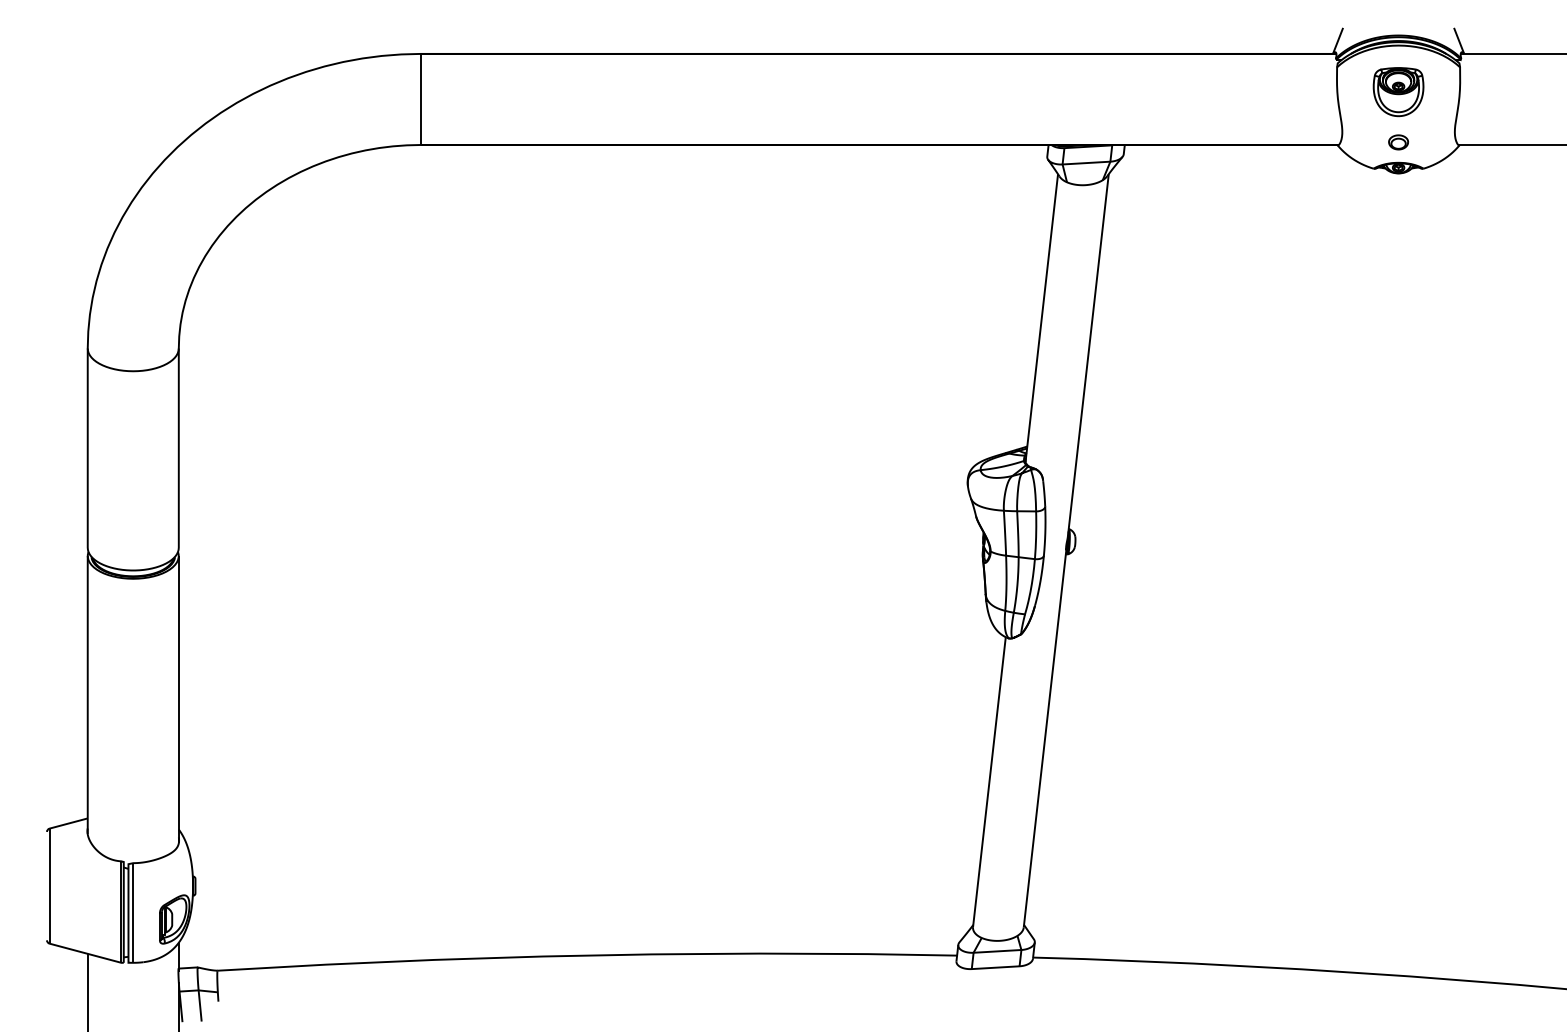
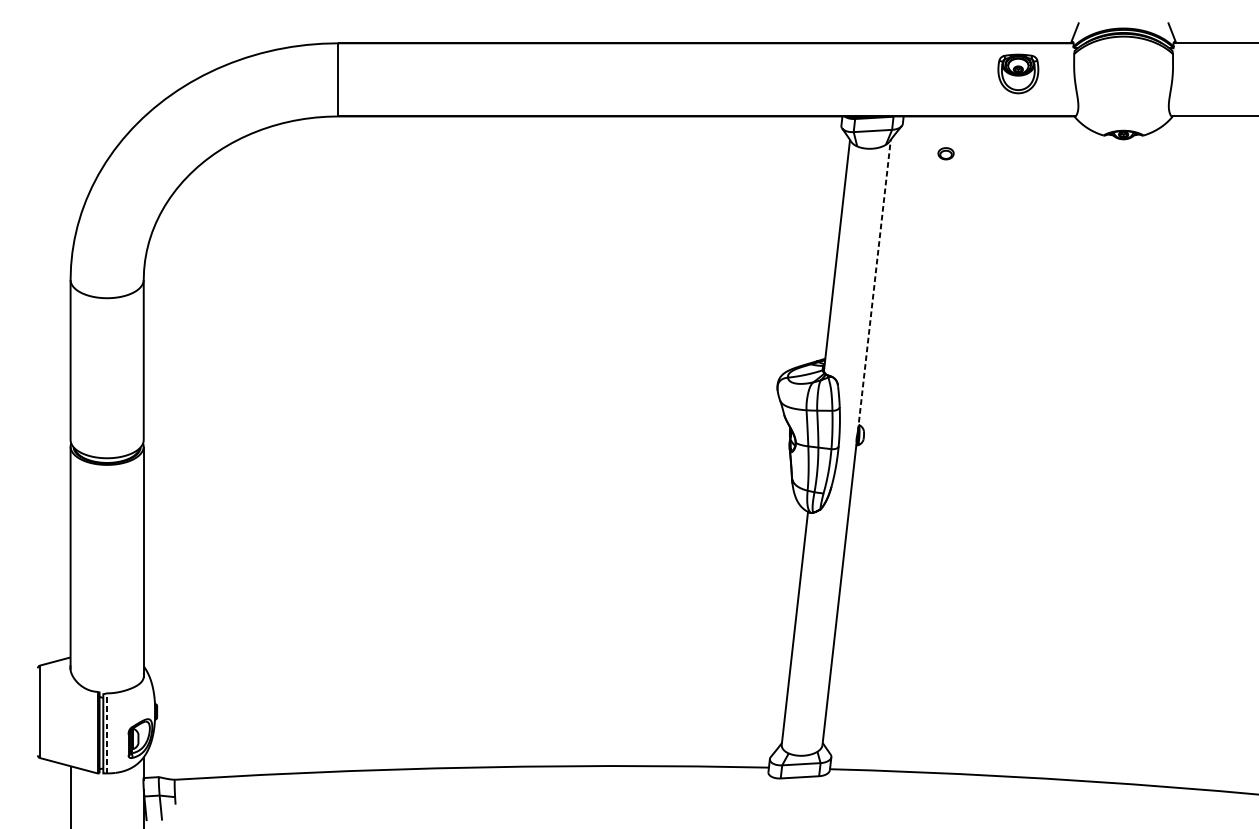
part: (1398, 92) -> (1018, 74), moved
part: (1398, 142) -> (946, 153), moved
line: (1088, 354) -> (874, 284), solid -> dashed
line: (133, 912) -> (107, 733), solid -> dashed

